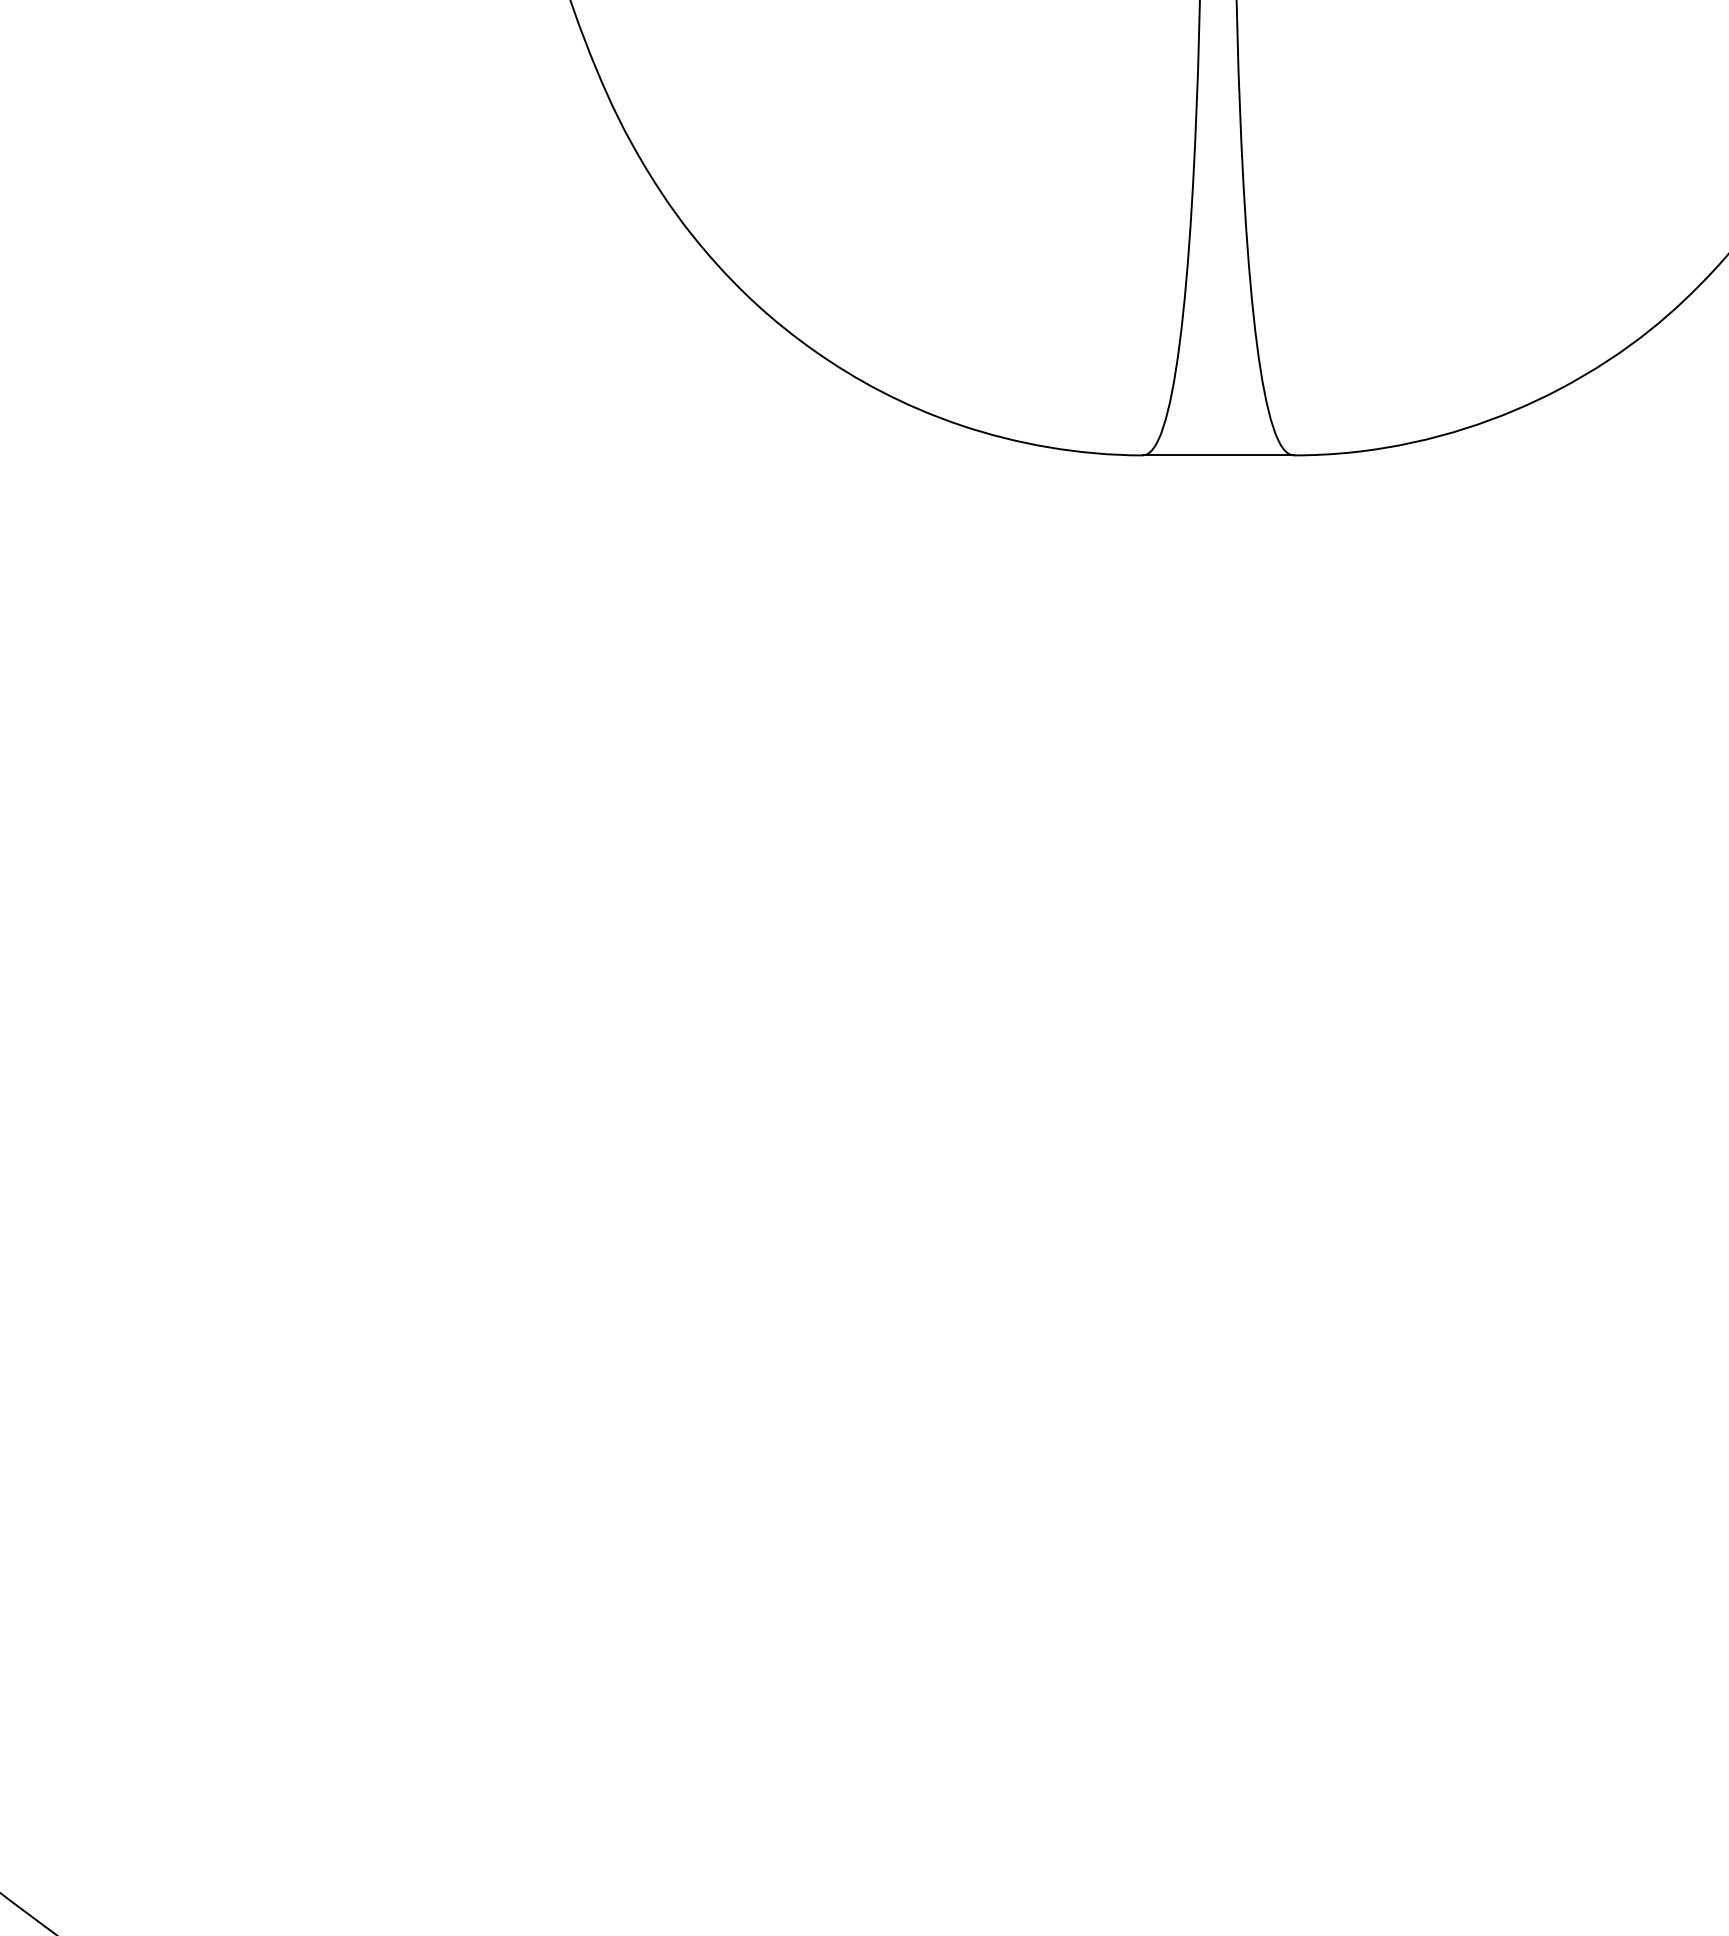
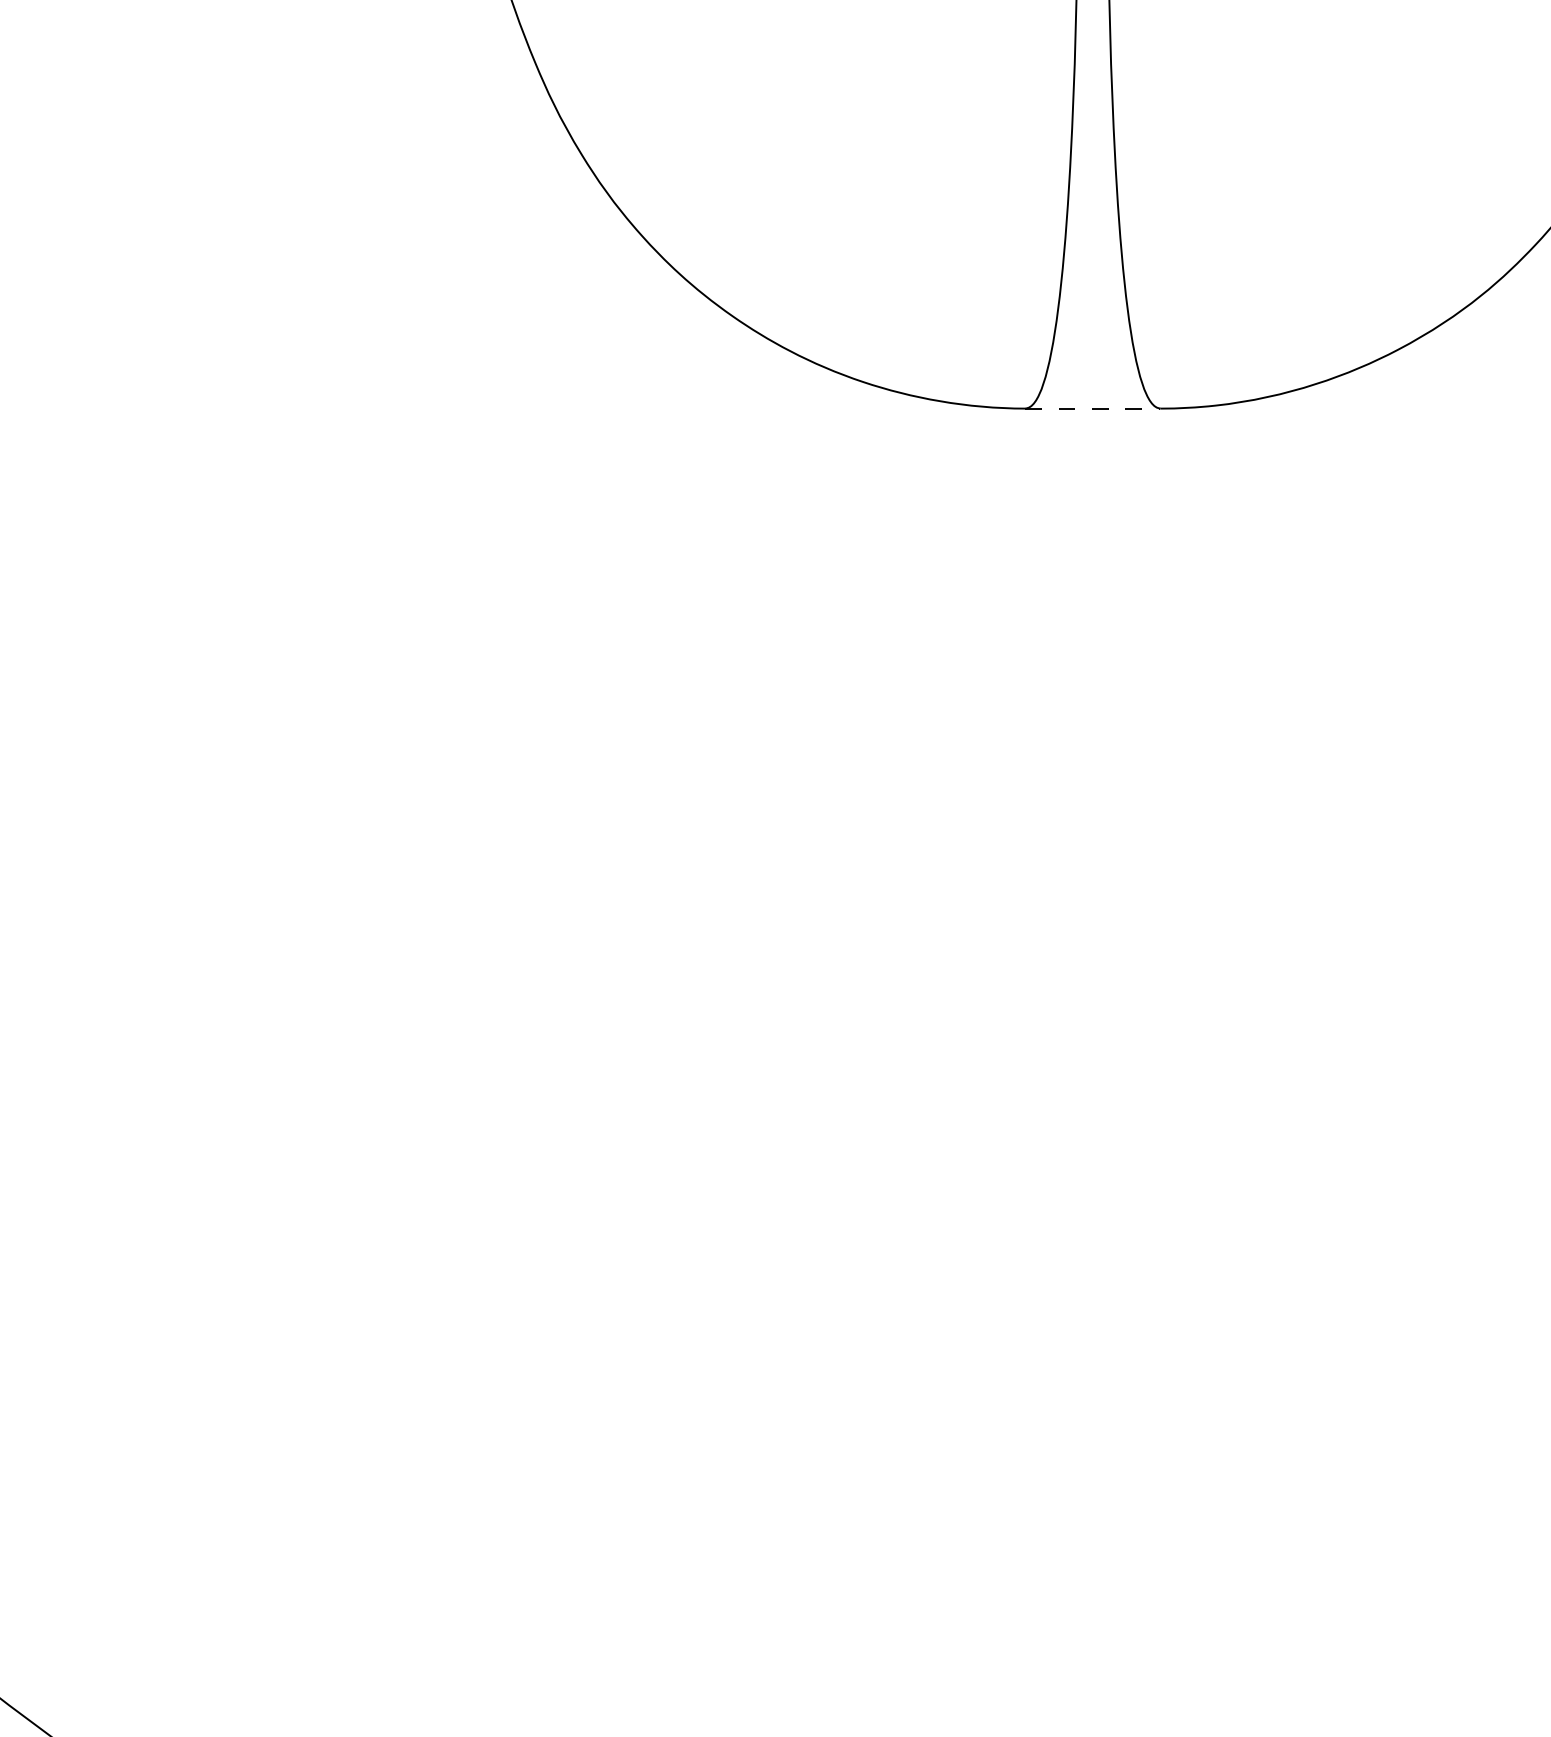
line: (1218, 455) -> (1093, 408), solid -> dashed

